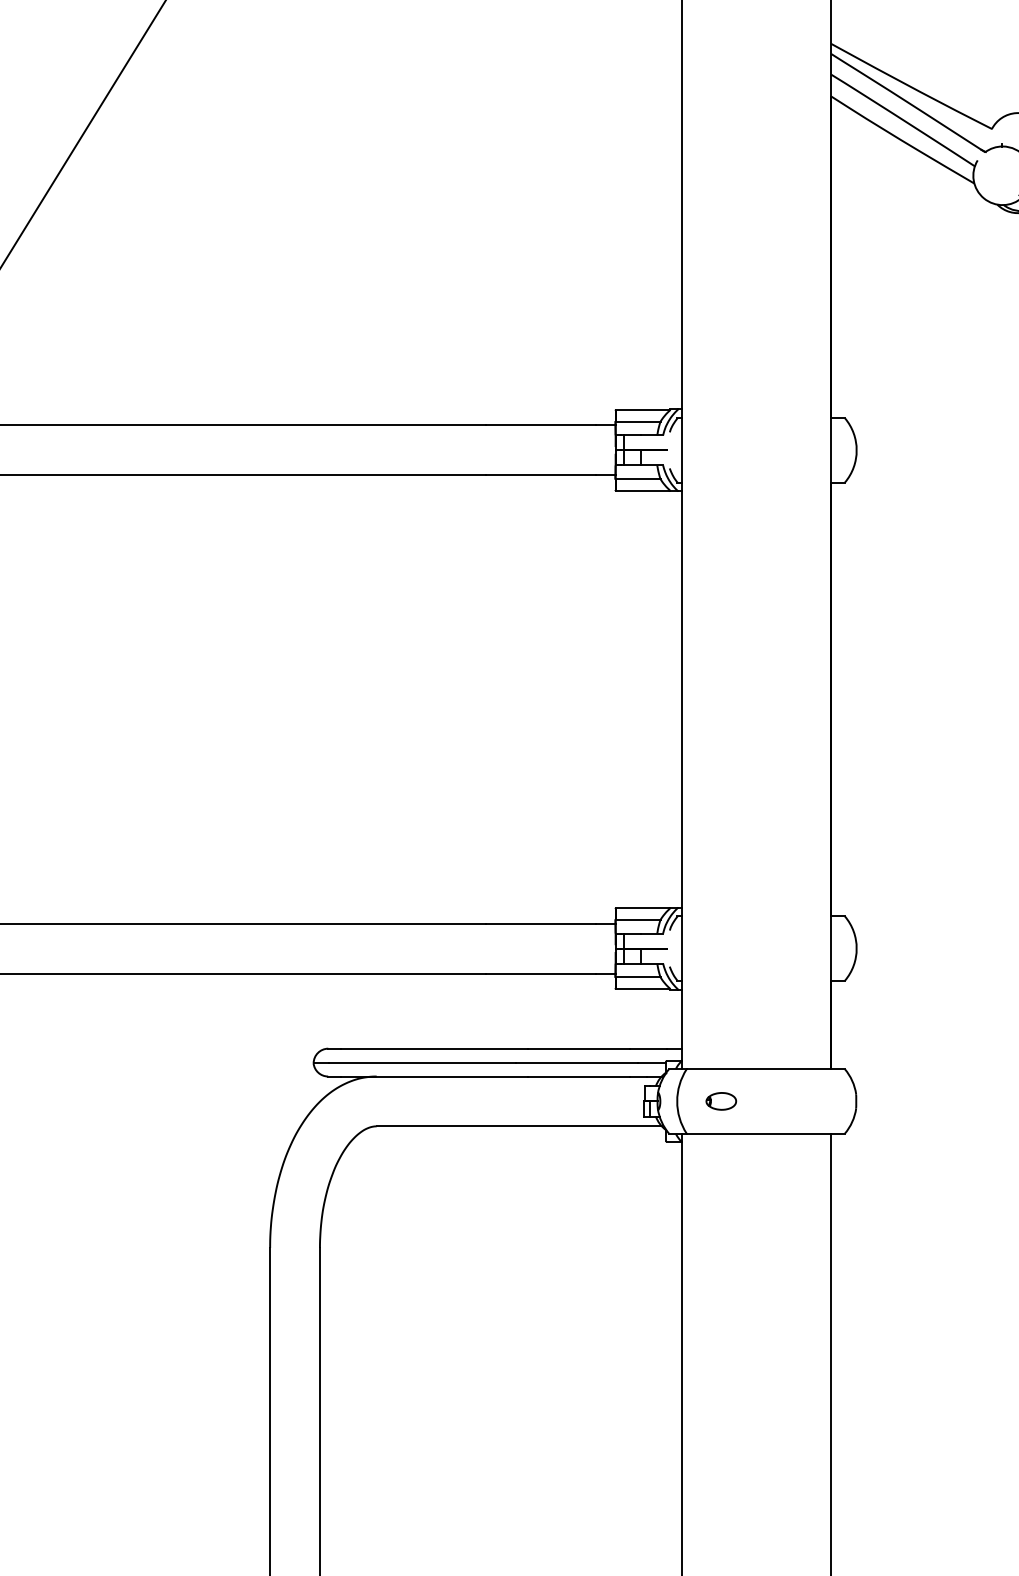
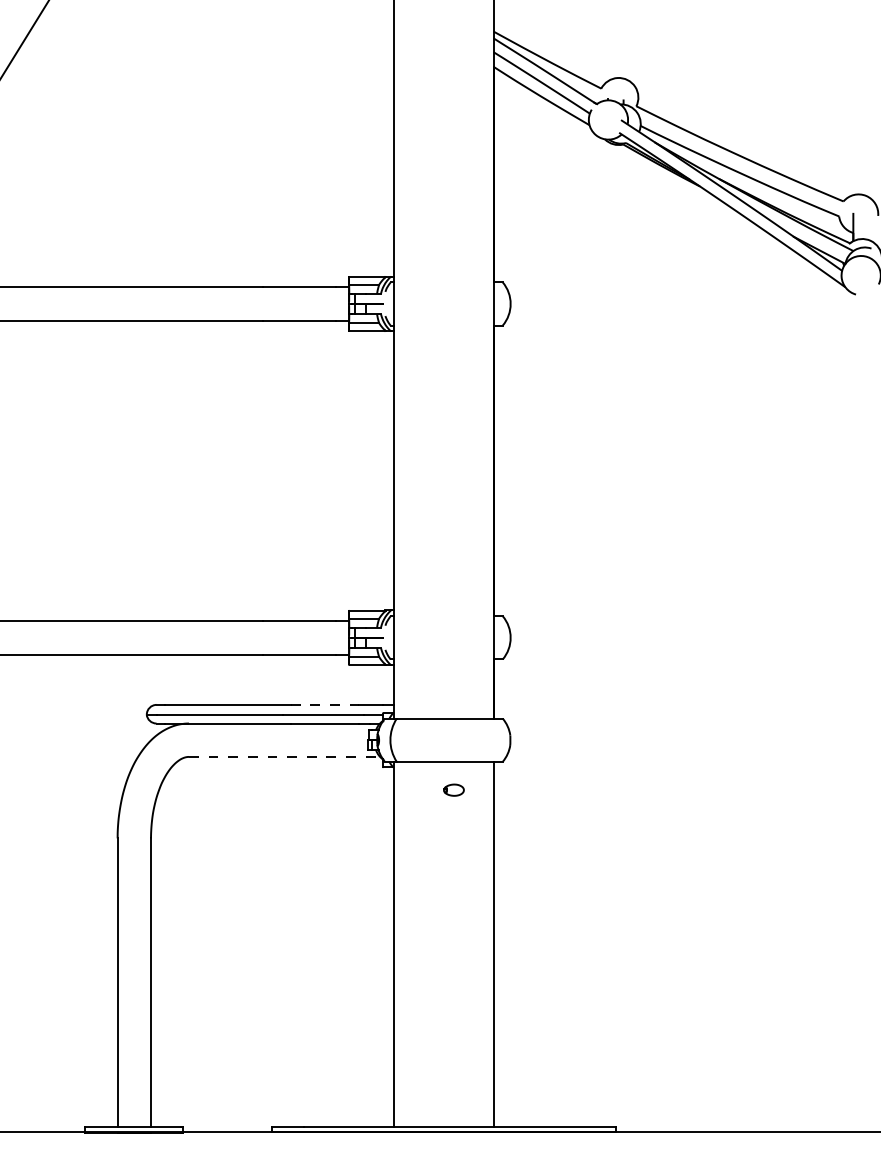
line: (580, 1048) -> (325, 704), solid -> dashed
part: (720, 1100) -> (453, 789), moved
line: (520, 1125) -> (285, 756), solid -> dashed

